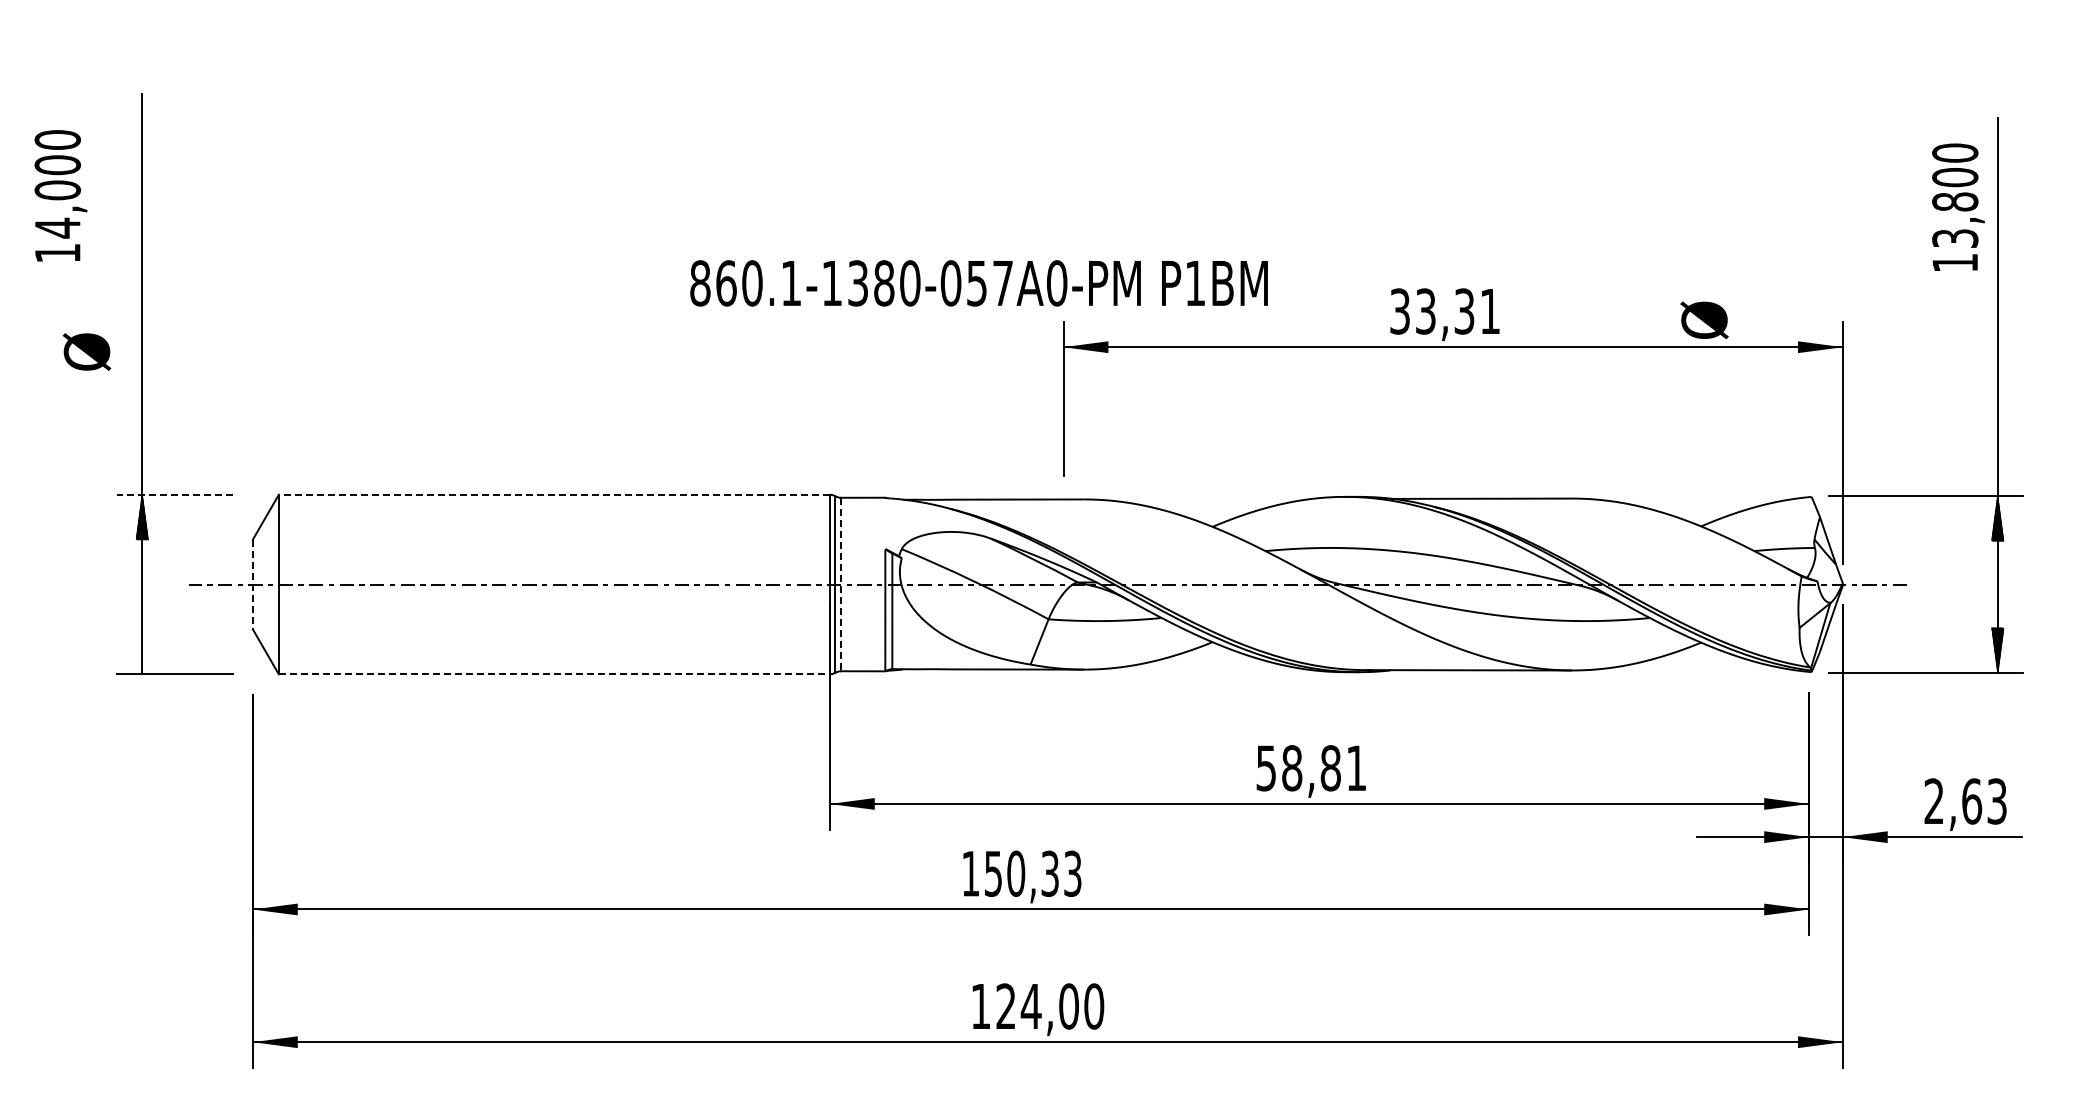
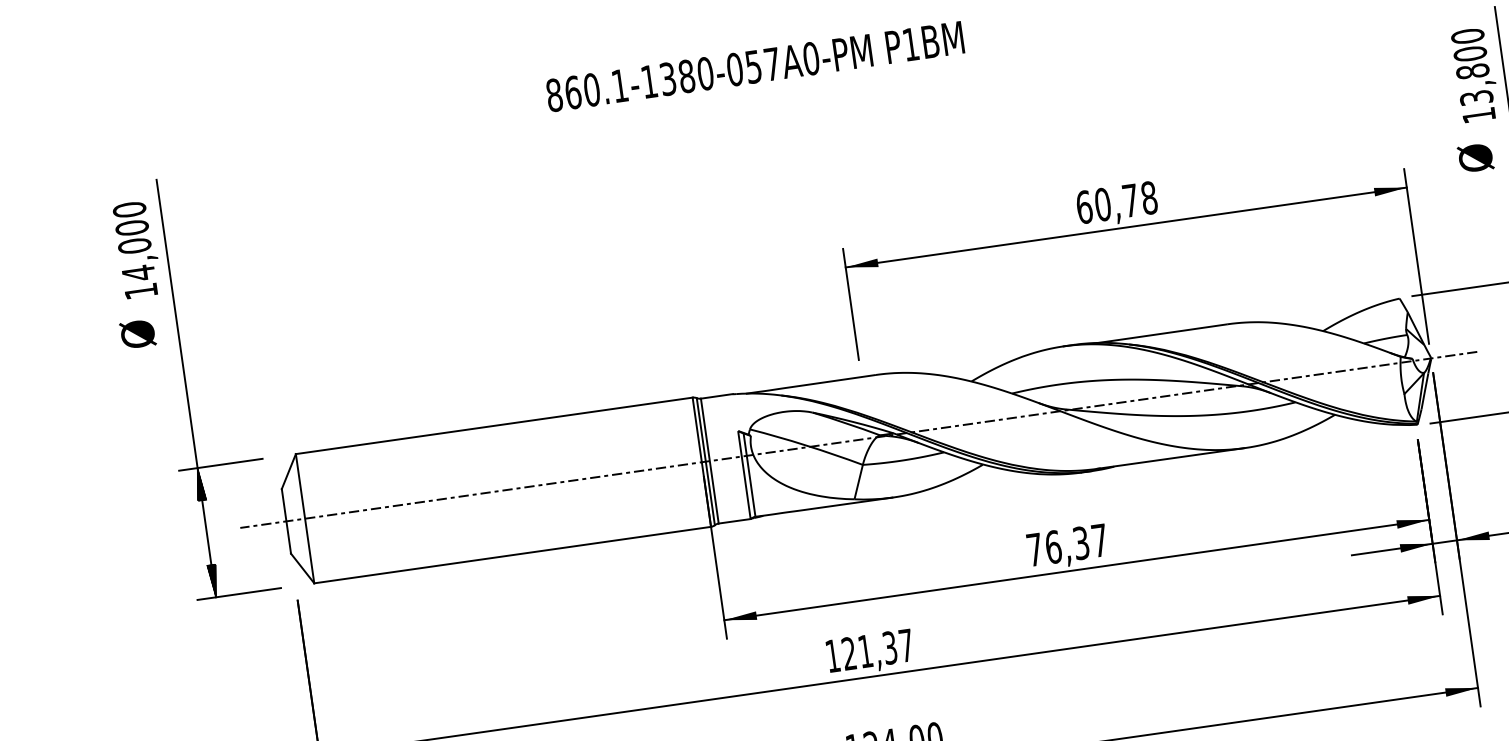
text: (60, 195) -> (137, 249), moved
text: (978, 283) -> (754, 66), moved
text: (1445, 311) -> (1117, 202), 33,31 -> 60,78
text: (1704, 320) -> (1475, 158), moved
text: (86, 351) -> (137, 333), moved
line: (174, 494) -> (220, 464), dashed -> solid
line: (554, 494) -> (494, 425), dashed -> solid
line: (252, 584) -> (286, 521), dashed -> solid
line: (840, 584) -> (709, 461), dashed -> solid
hatch: (142, 651) -> (213, 580), added
line: (554, 674) -> (512, 555), dashed -> solid
text: (1311, 768) -> (1067, 545), 58,81 -> 76,37
text: (1032, 873) -> (877, 649), 150,33 -> 121,37

